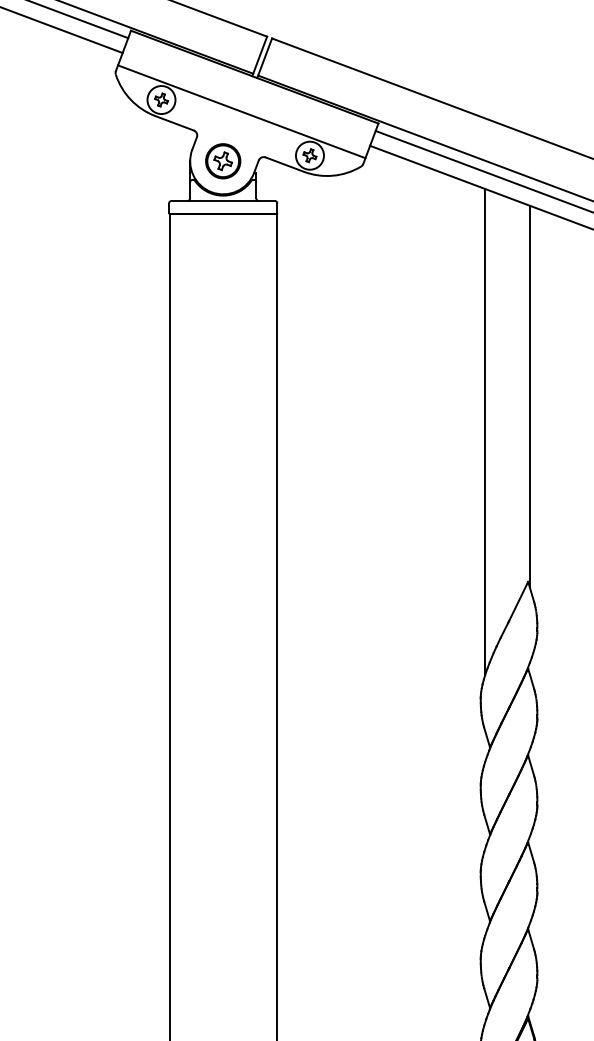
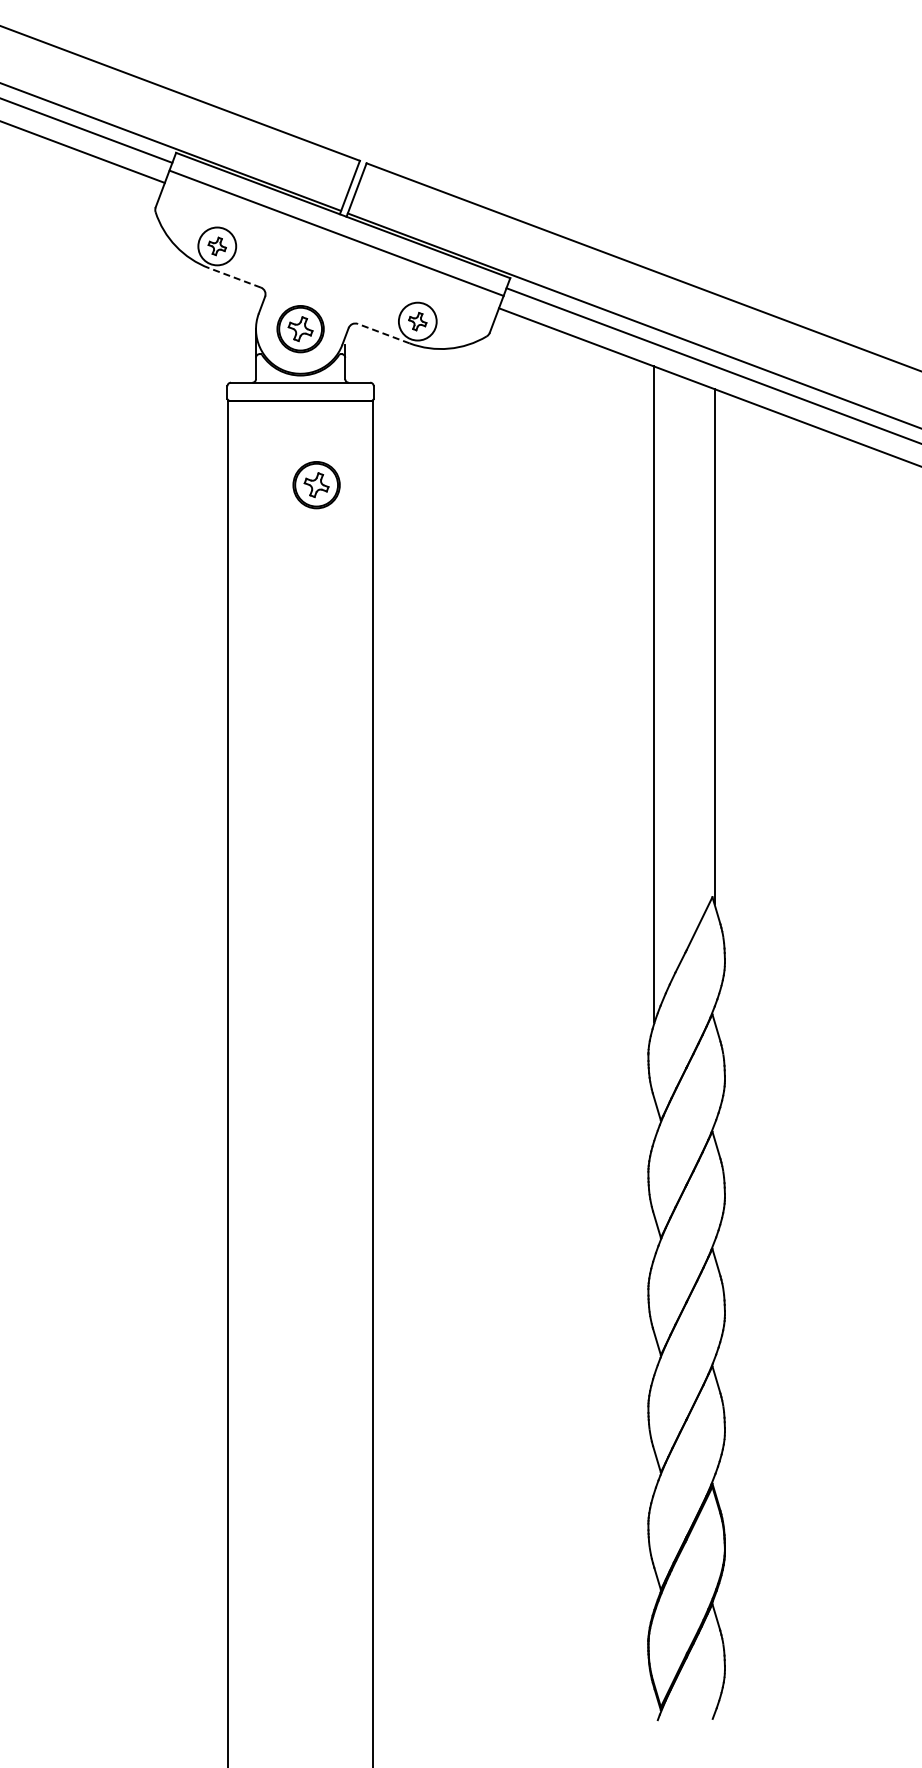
line: (241, 111) -> (336, 232), moved
line: (174, 123) -> (235, 277), solid -> dashed
line: (284, 164) -> (383, 333), solid -> dashed
part: (234, 277) -> (316, 485), added

